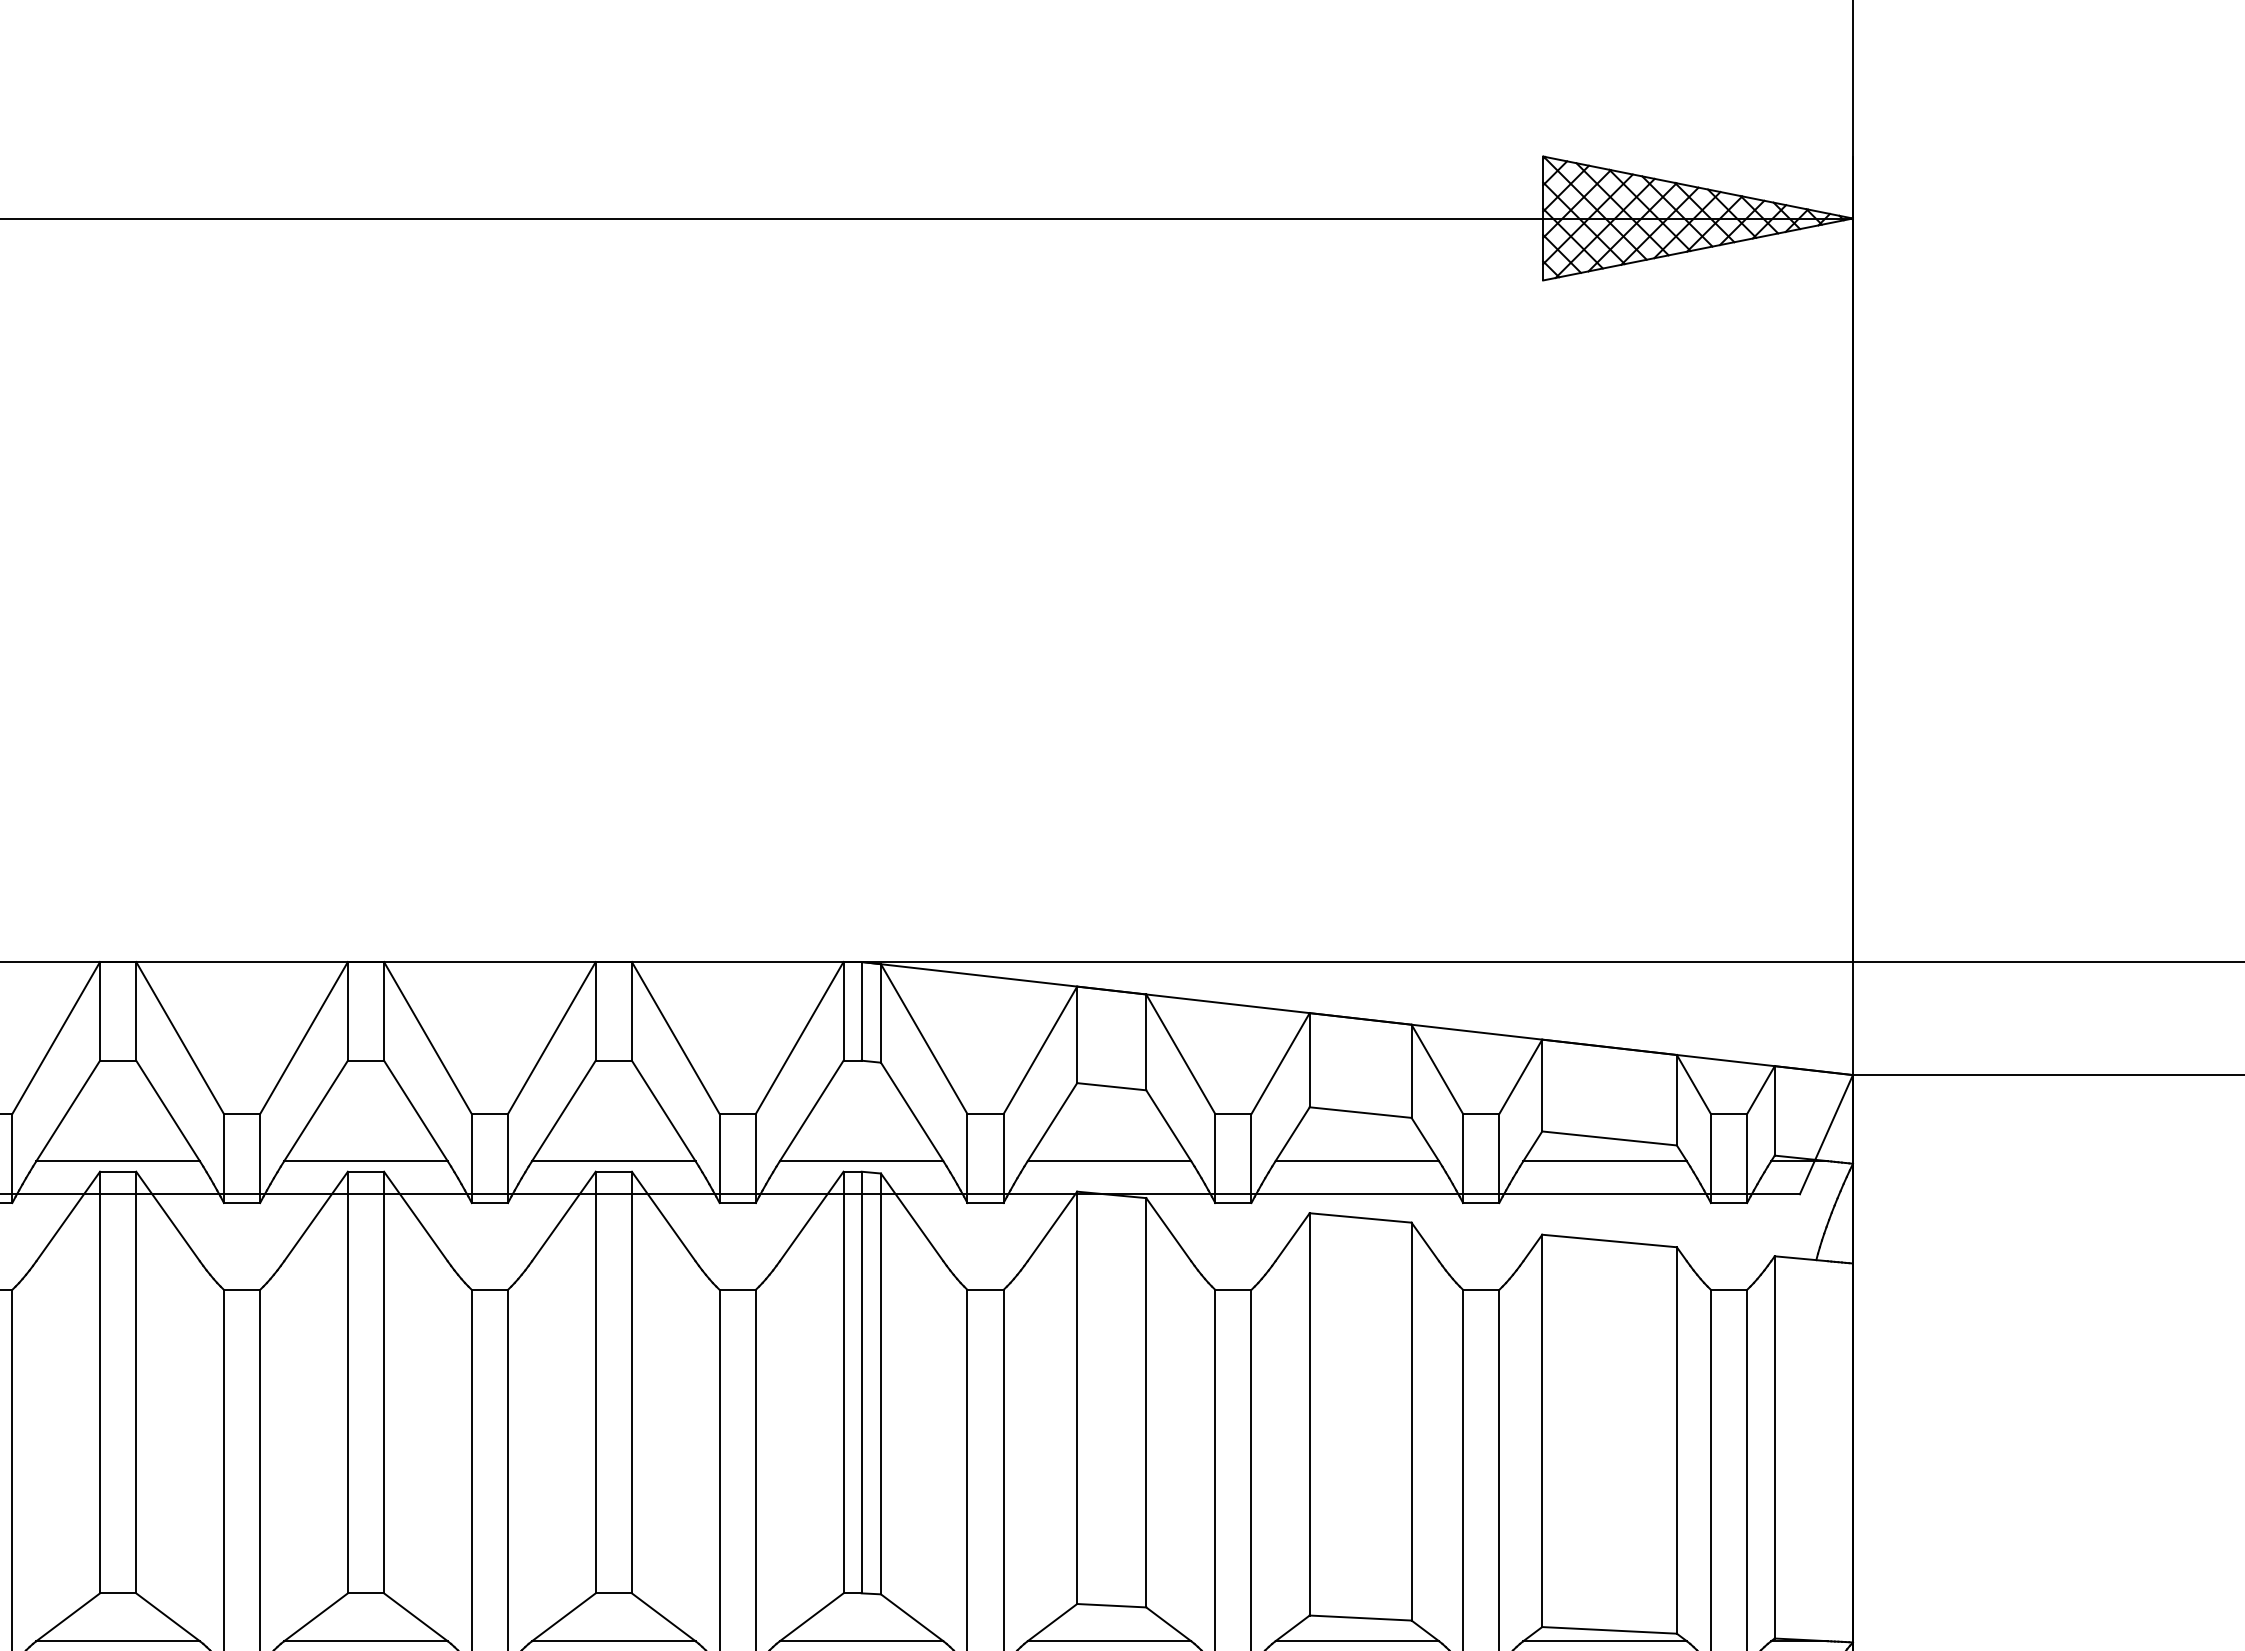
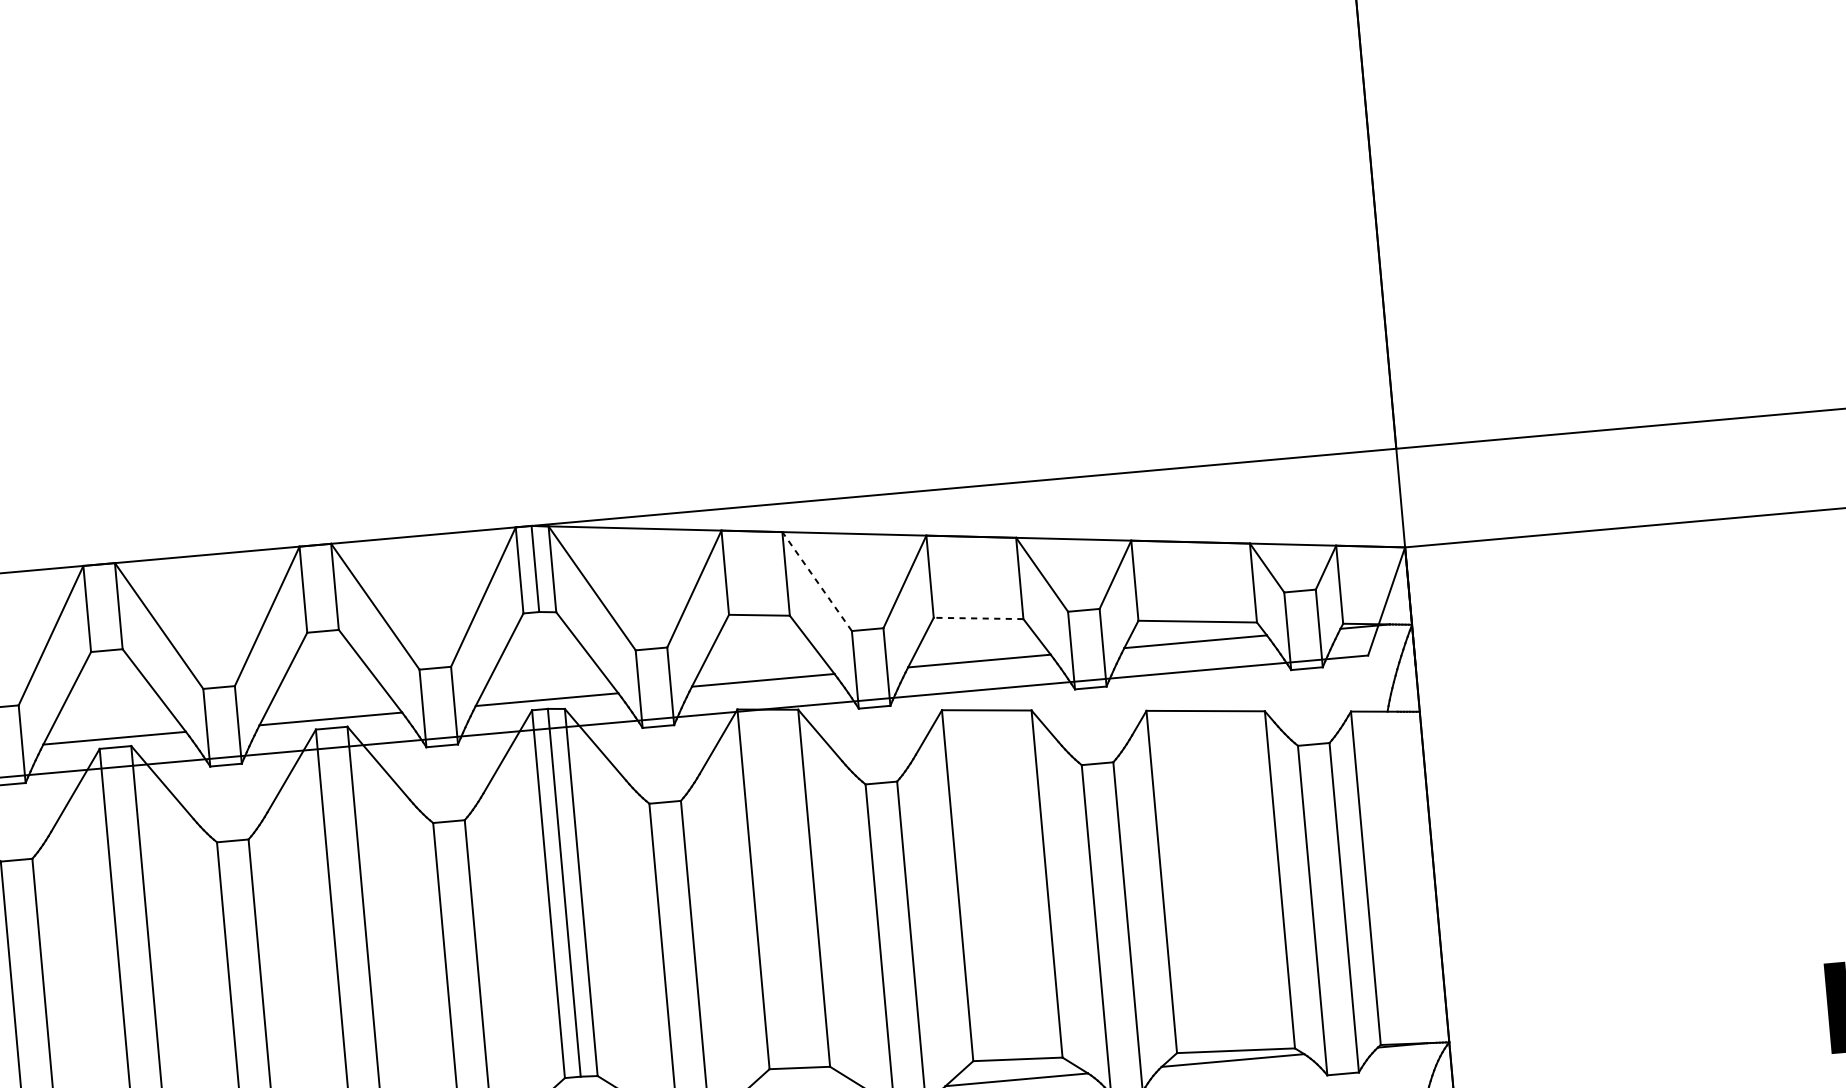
line: (1180, 1053) -> (816, 580), solid -> dashed
line: (1360, 1112) -> (978, 618), solid -> dashed

